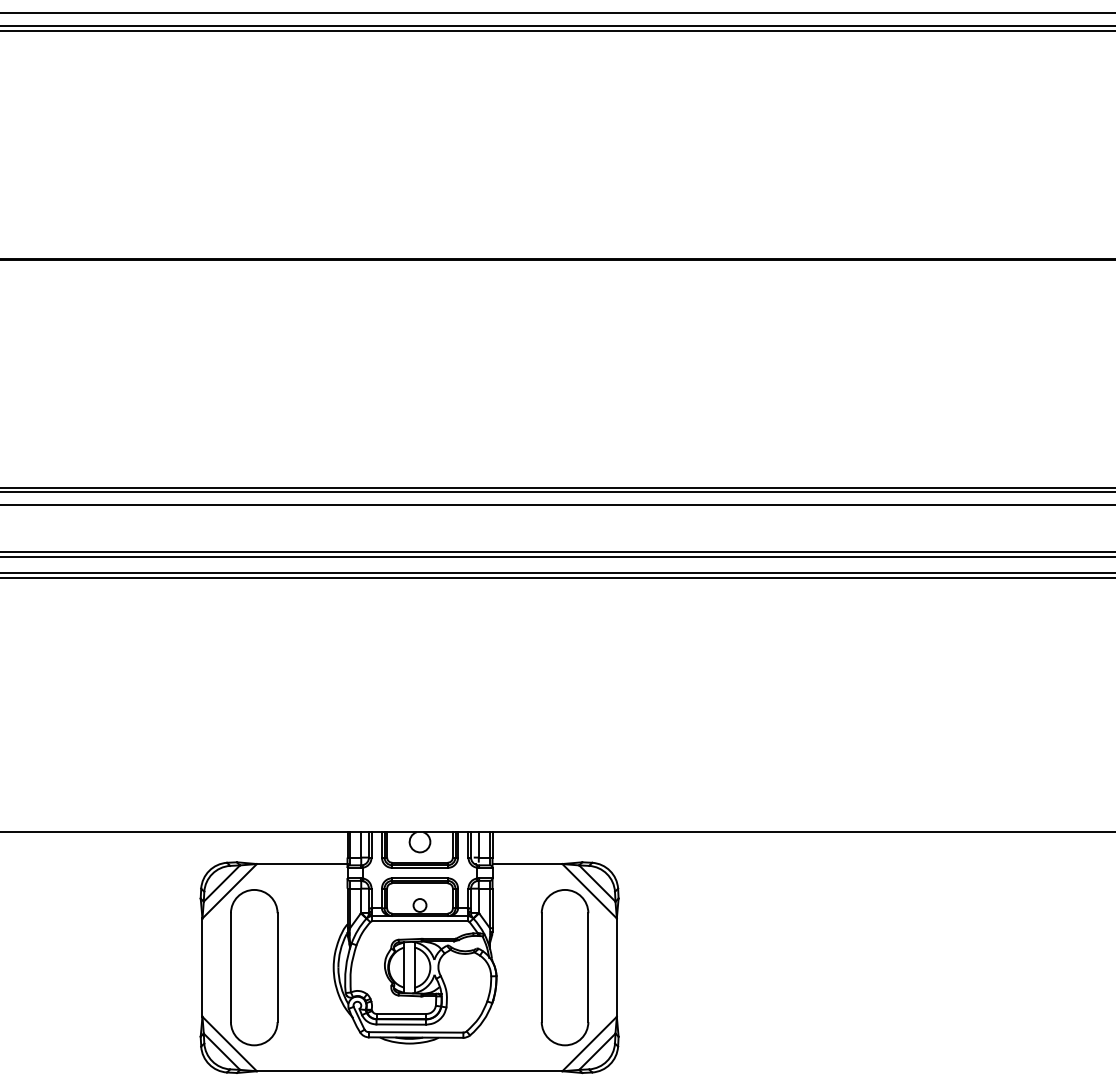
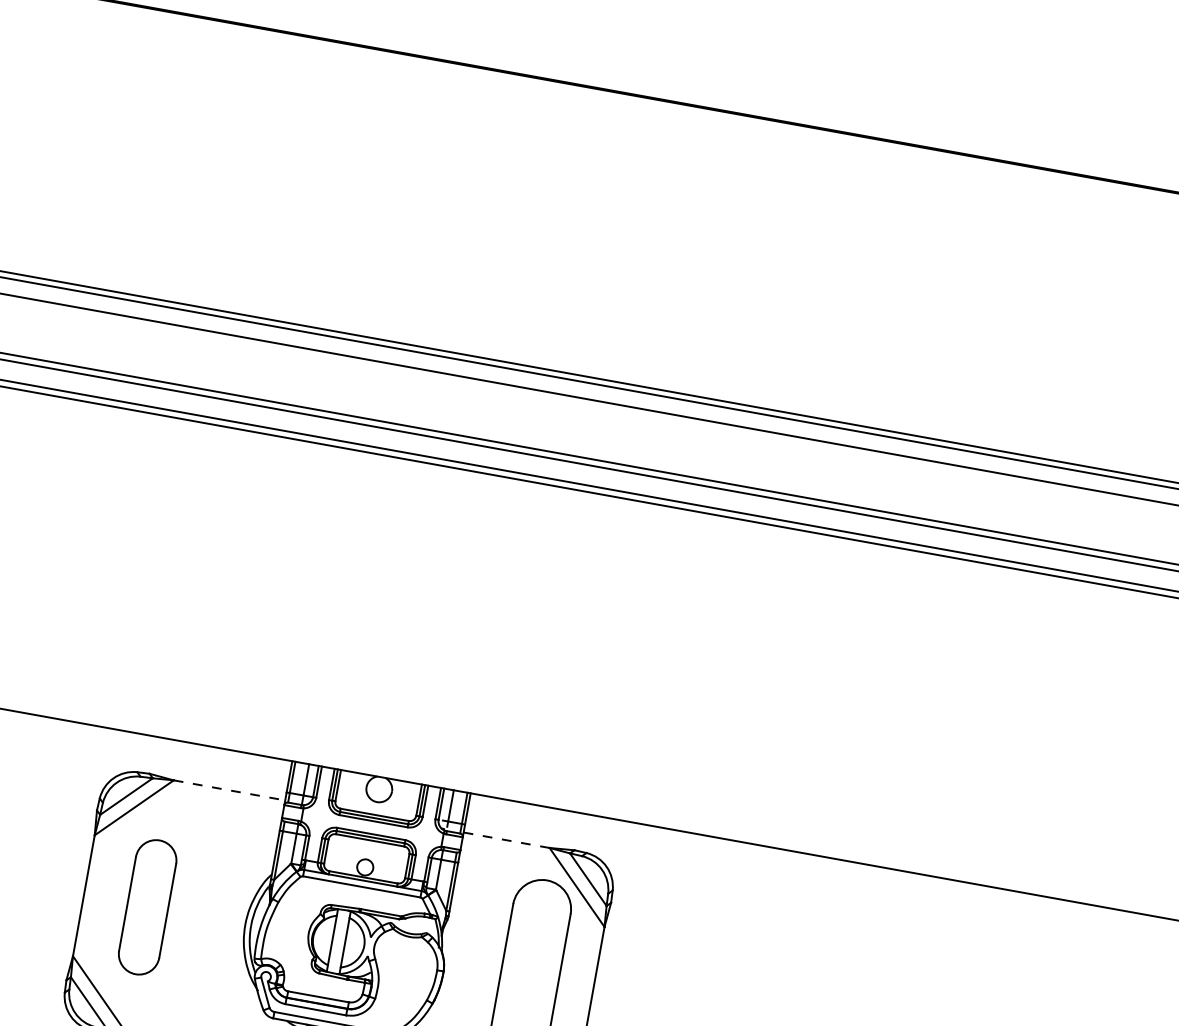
line: (302, 864) -> (229, 791), solid -> dashed
line: (527, 864) -> (506, 840), solid -> dashed
part: (254, 967) -> (147, 907), size x0.7

